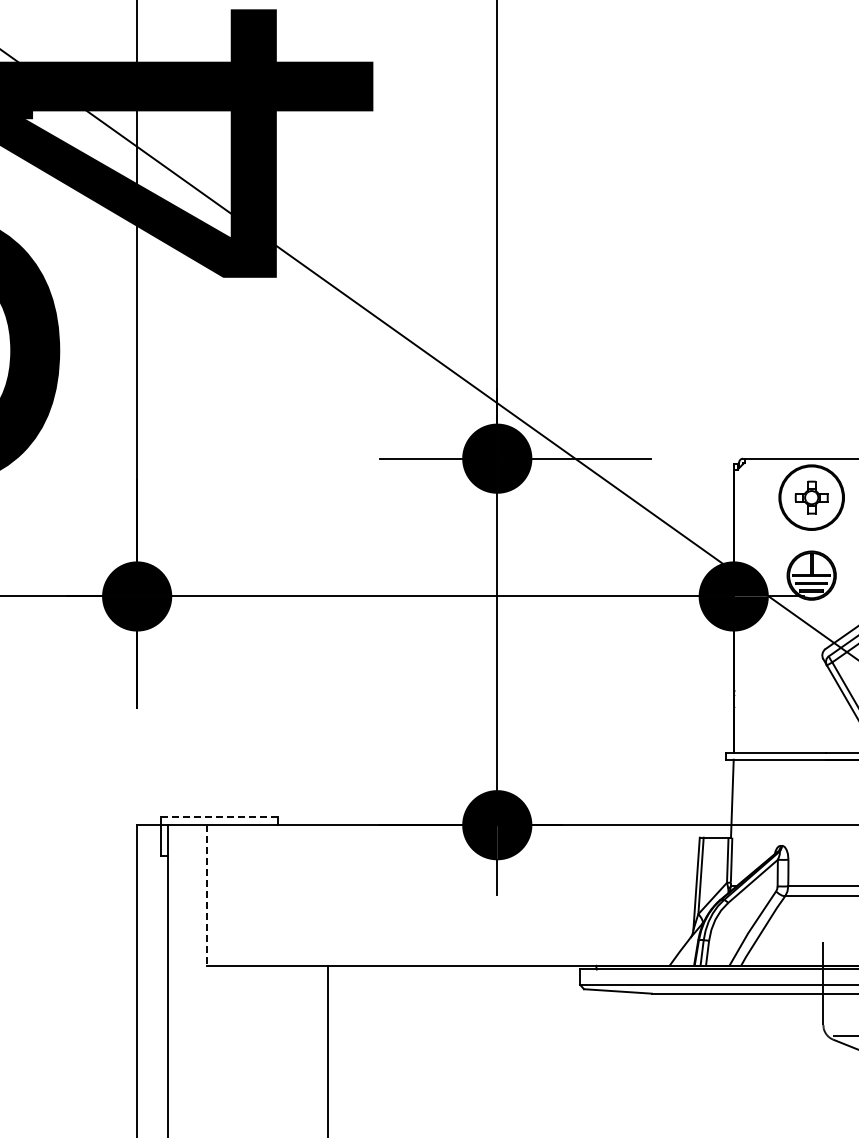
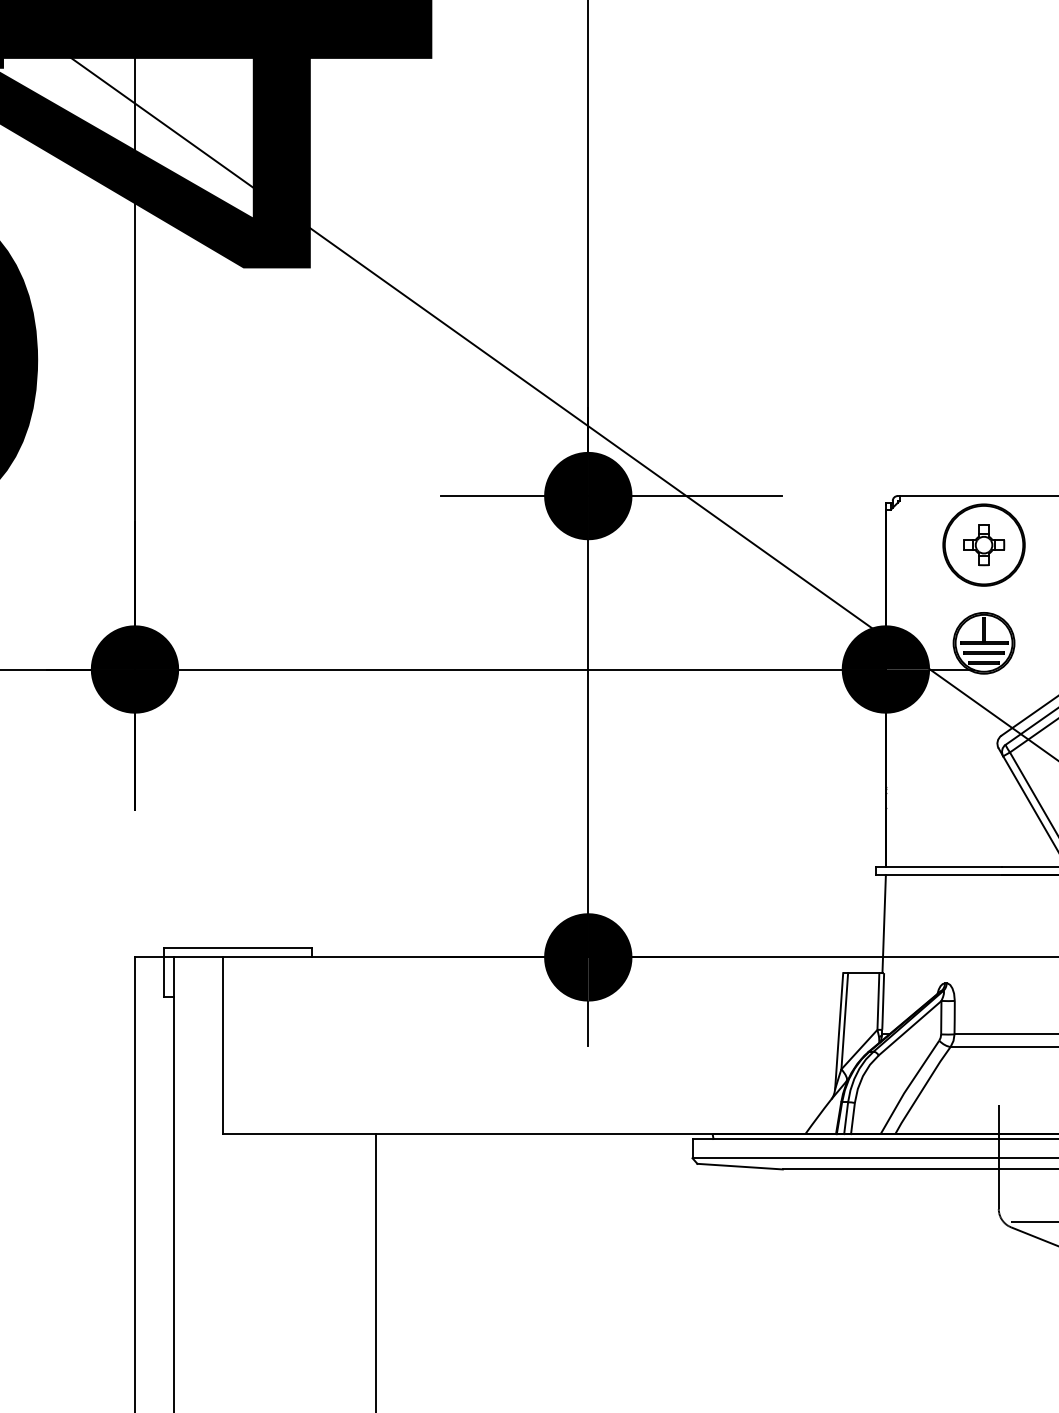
line: (218, 817) -> (237, 947), dashed -> solid
line: (207, 895) -> (223, 1045), dashed -> solid

